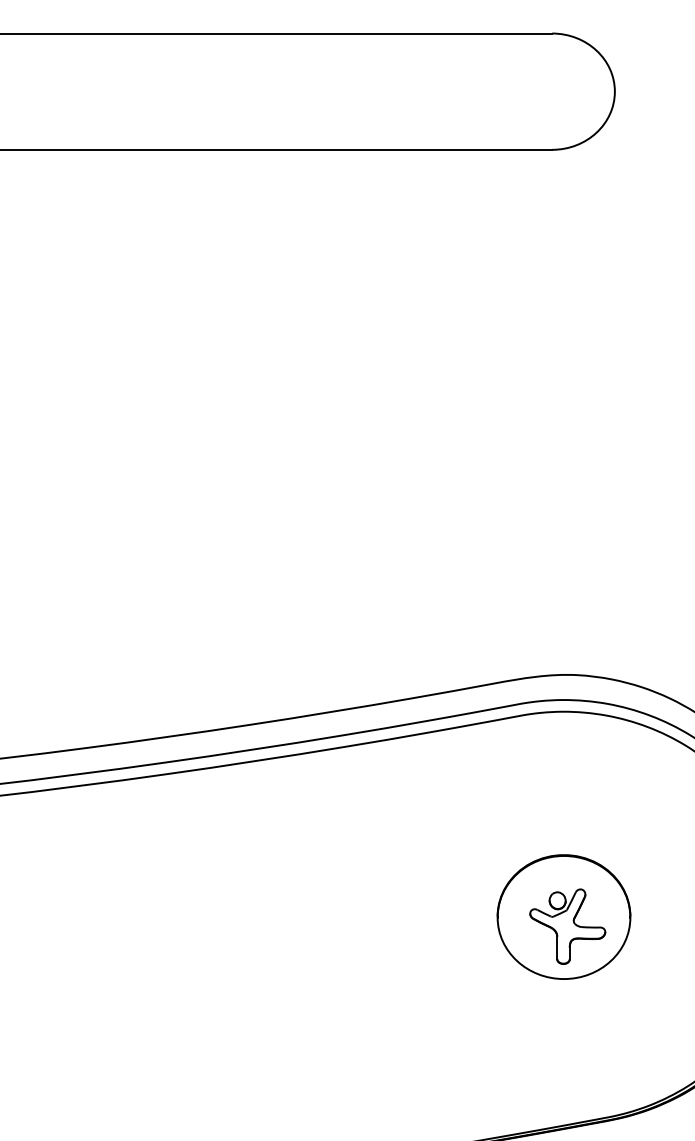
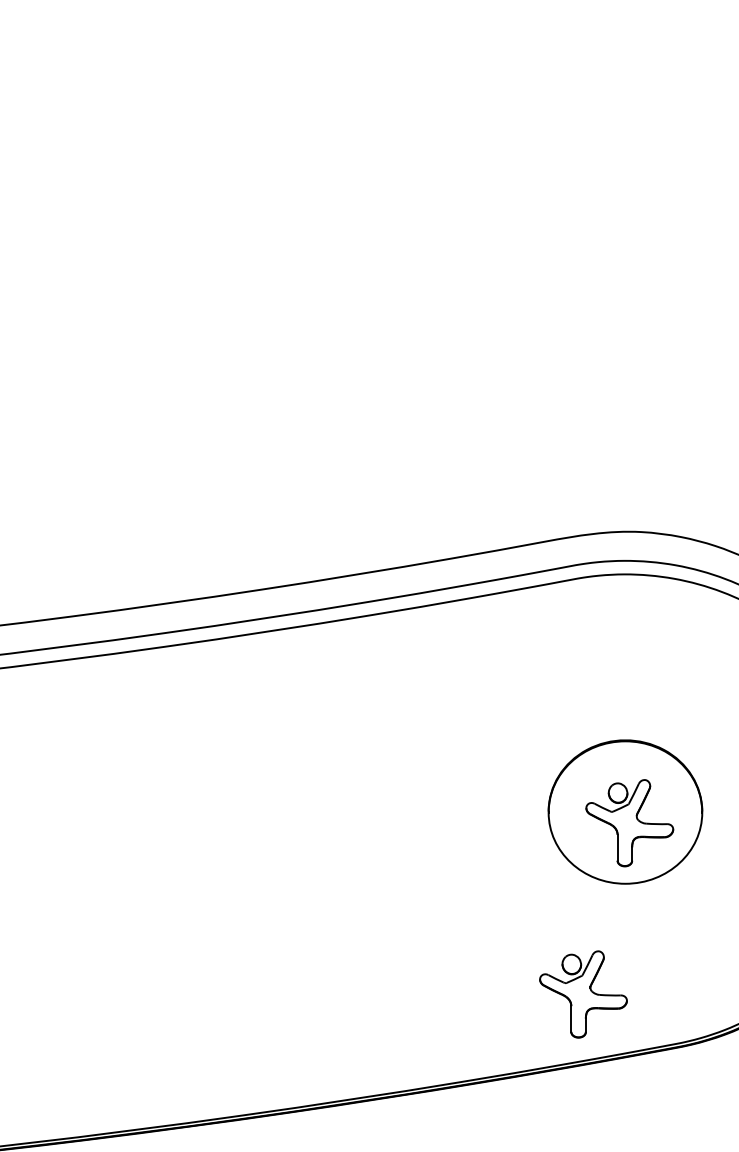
part: (527, 1074) -> (583, 994), added

